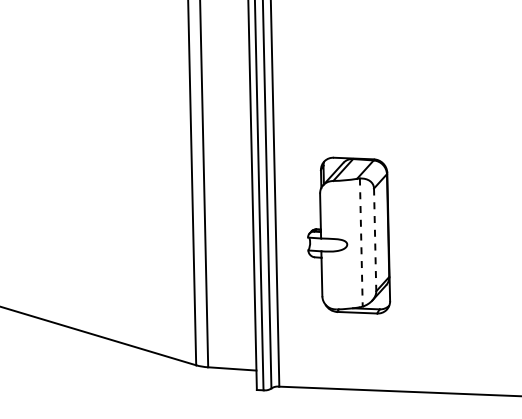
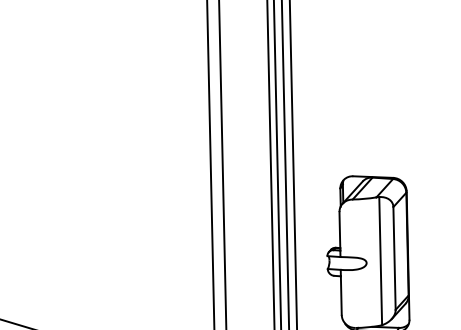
line: (375, 240) -> (394, 259), dashed -> solid
line: (361, 243) -> (380, 262), dashed -> solid

